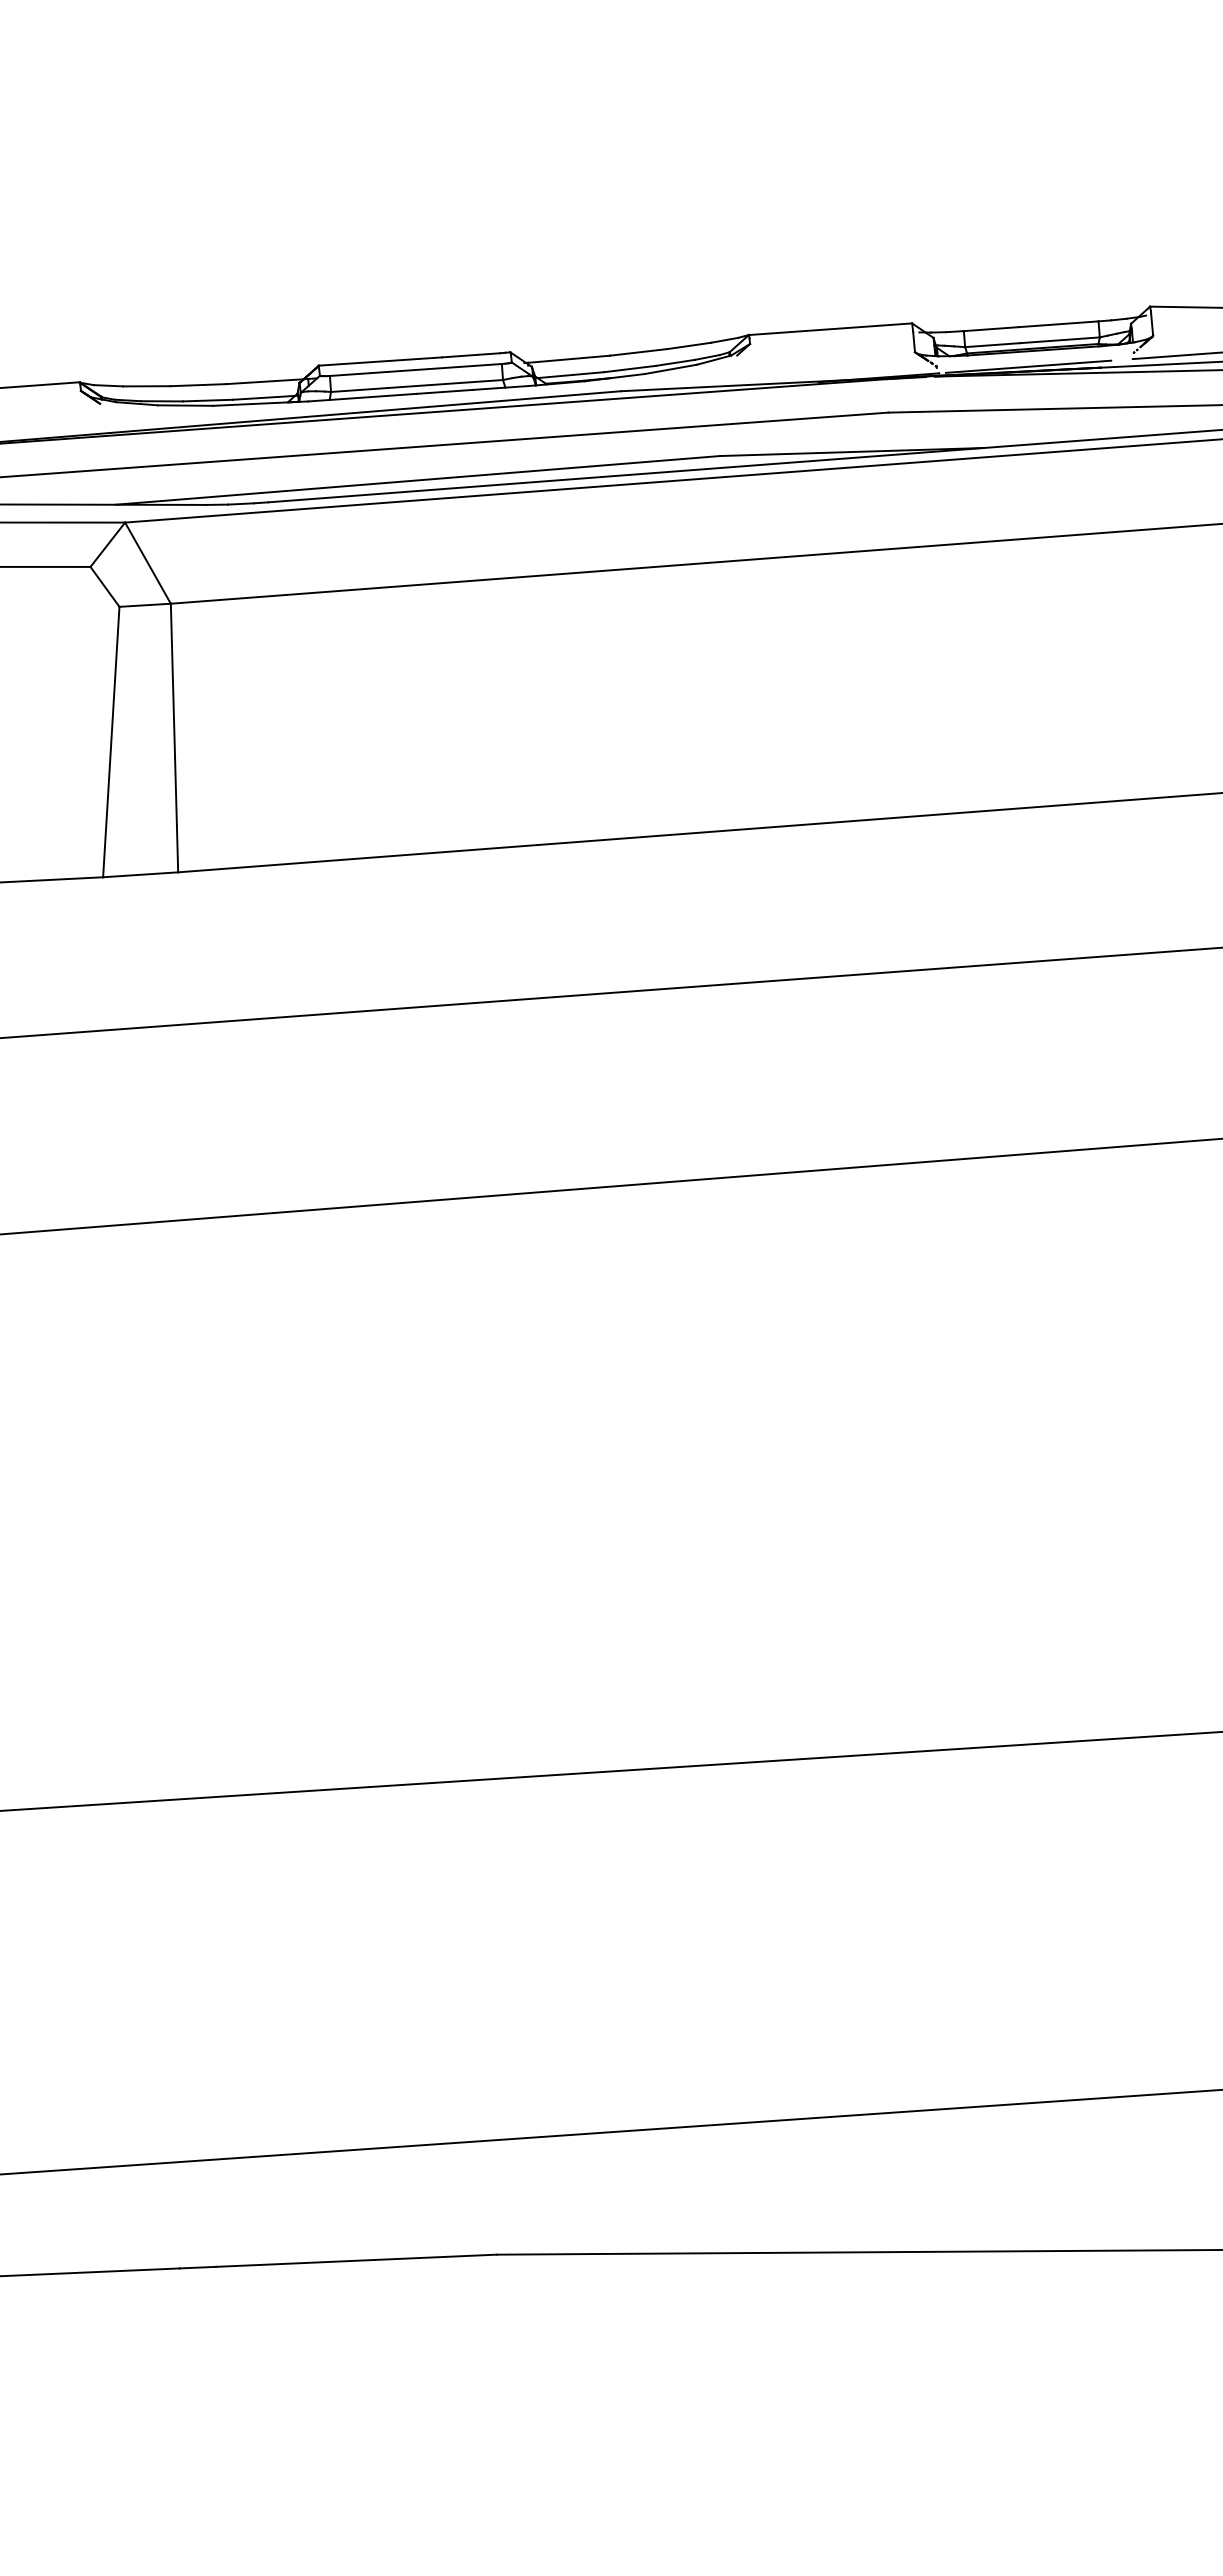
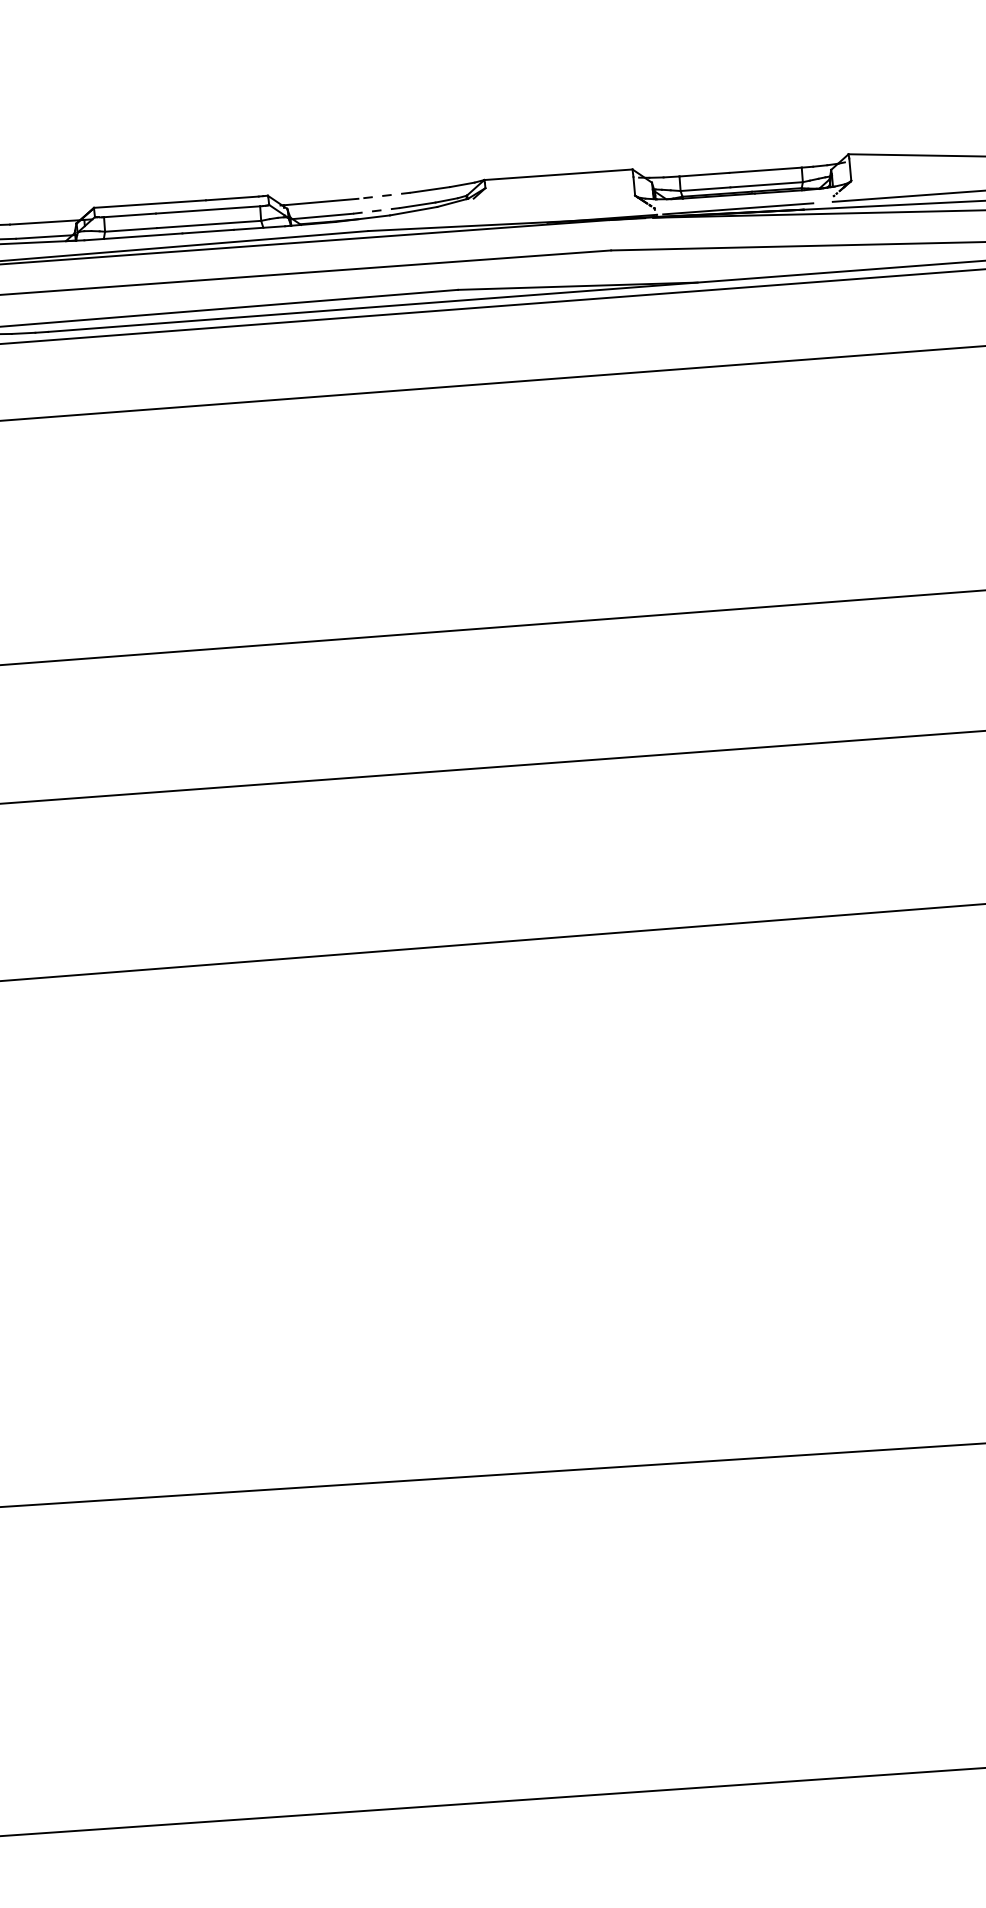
line: (638, 352) -> (384, 195), solid -> dashed
line: (630, 369) -> (376, 211), solid -> dashed

